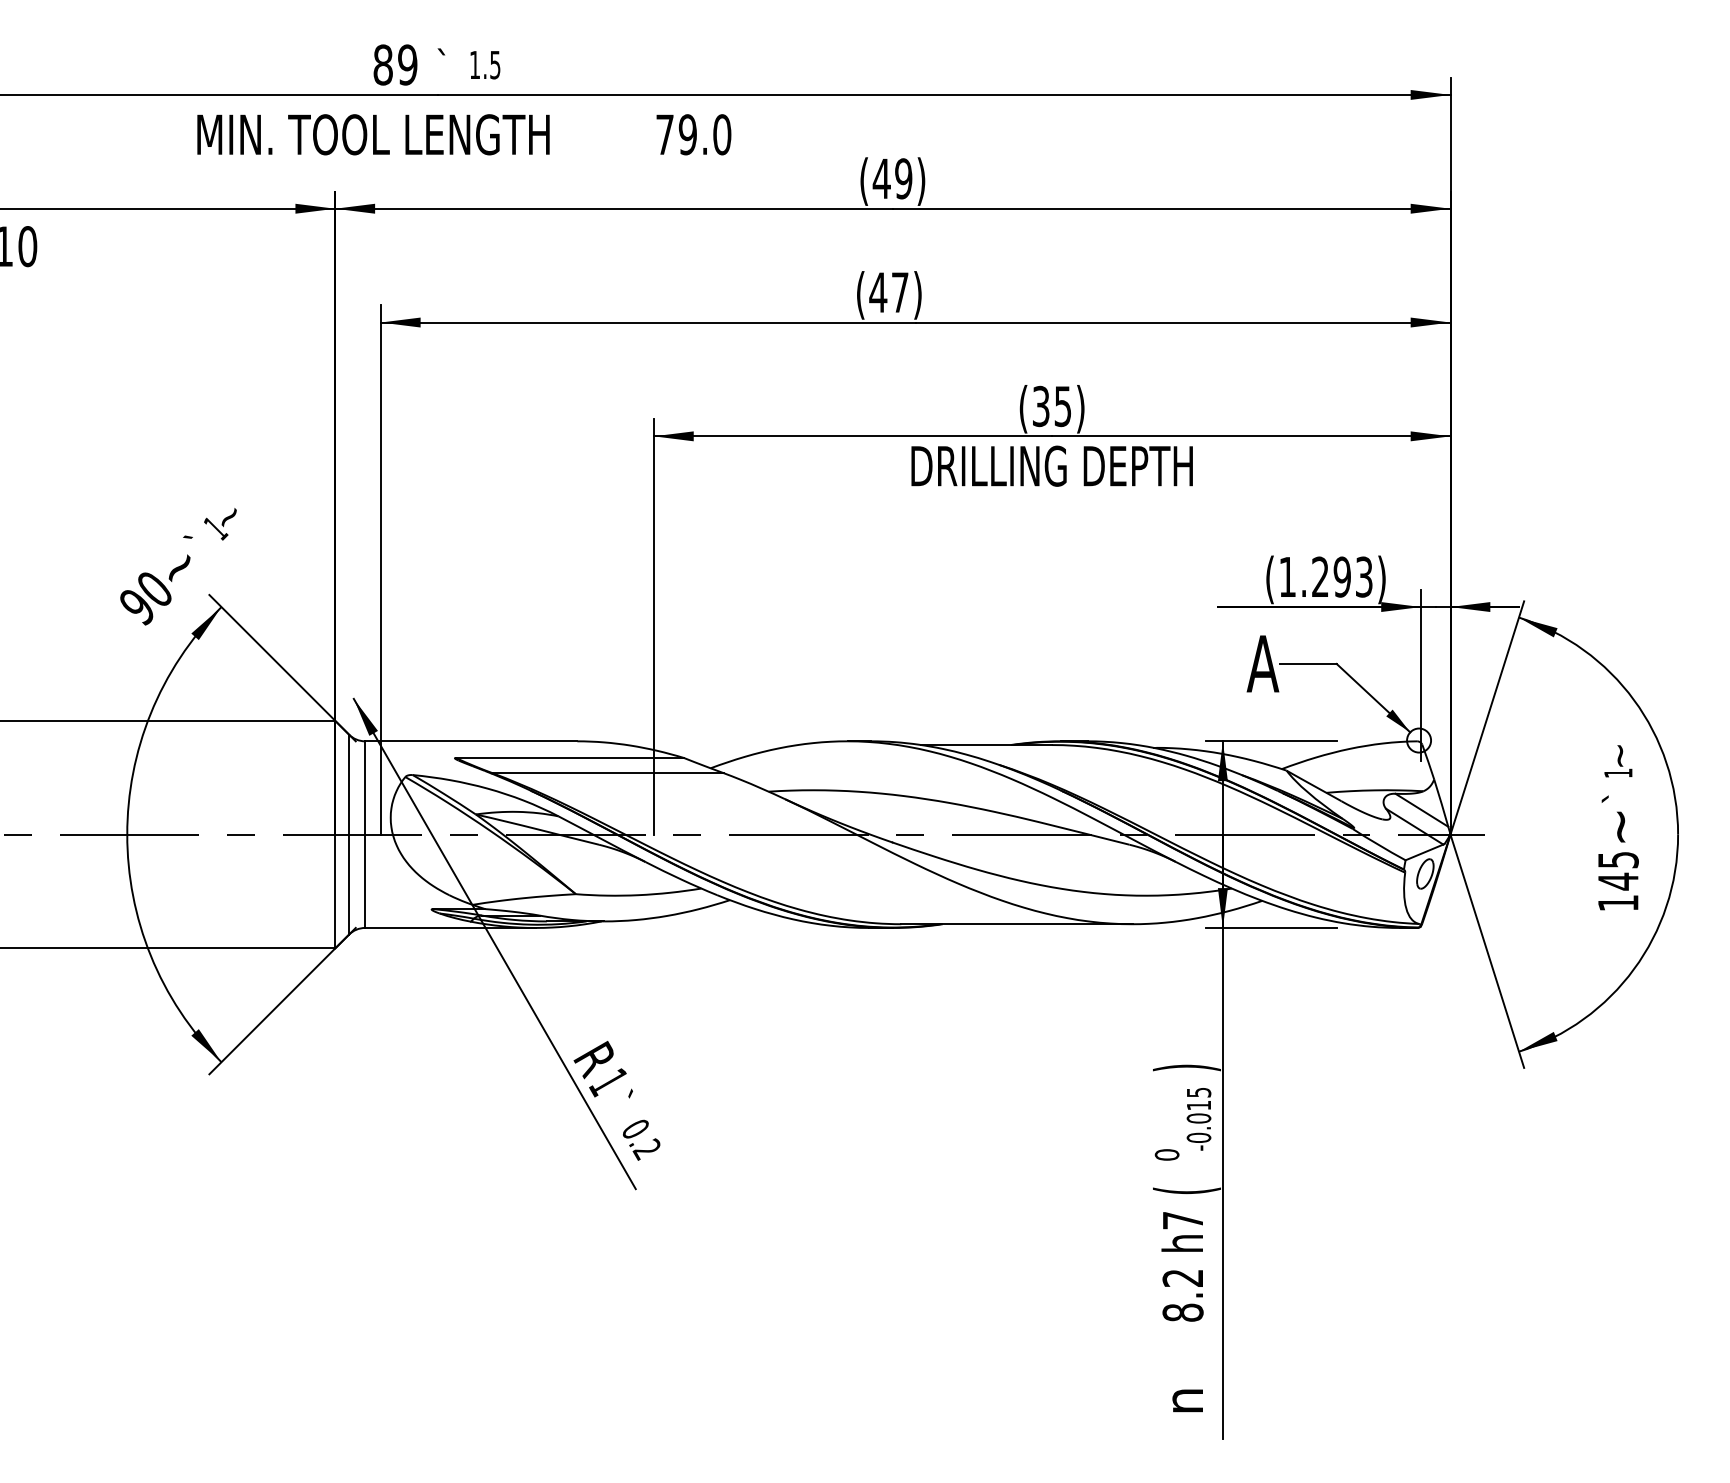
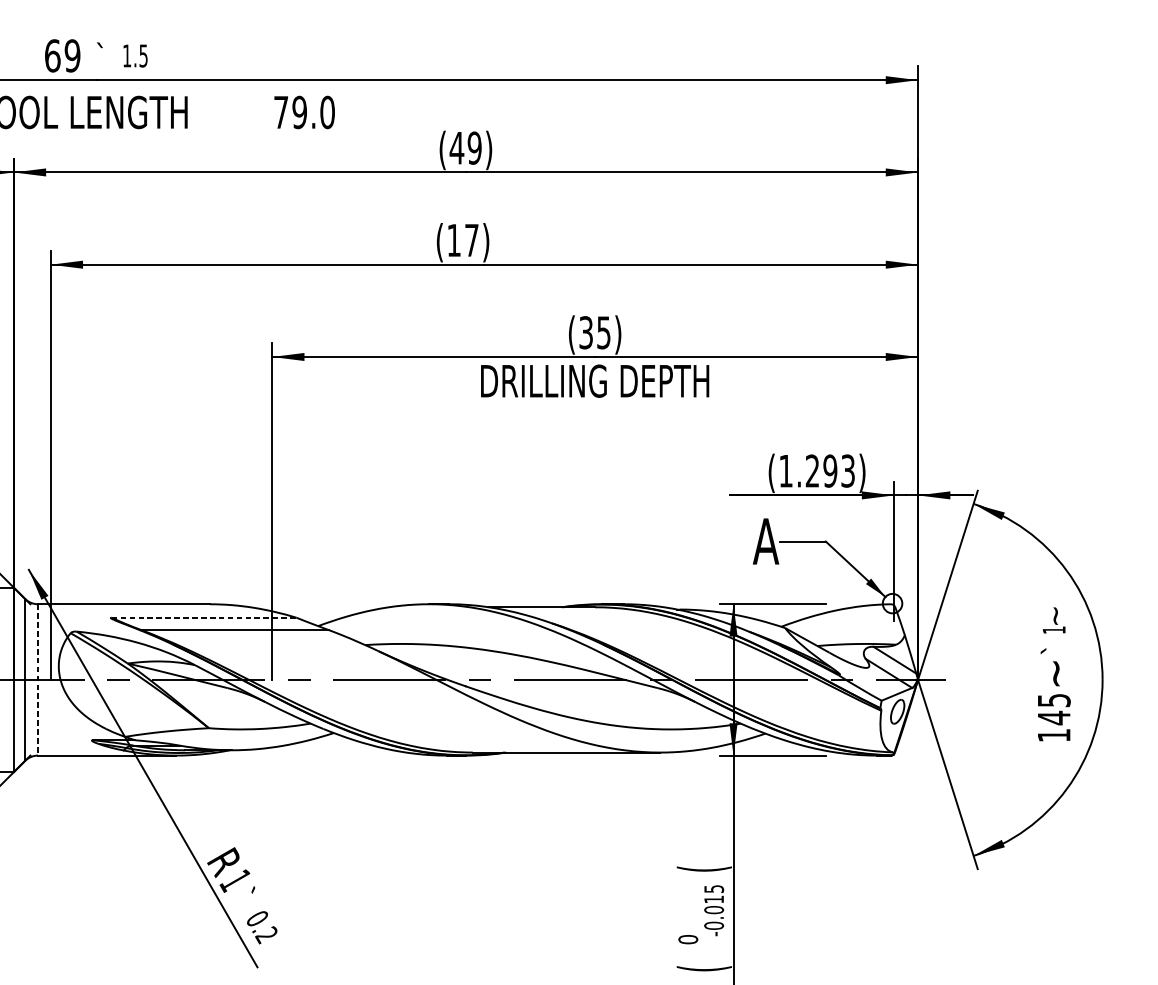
text: (383, 64) -> (52, 55), 89 -> 69
text: (878, 292) -> (454, 240), (47) -> (17)
line: (570, 757) -> (204, 617), solid -> dashed
line: (365, 835) -> (38, 680), solid -> dashed
text: (1186, 1067) -> (704, 868), ) -> (

